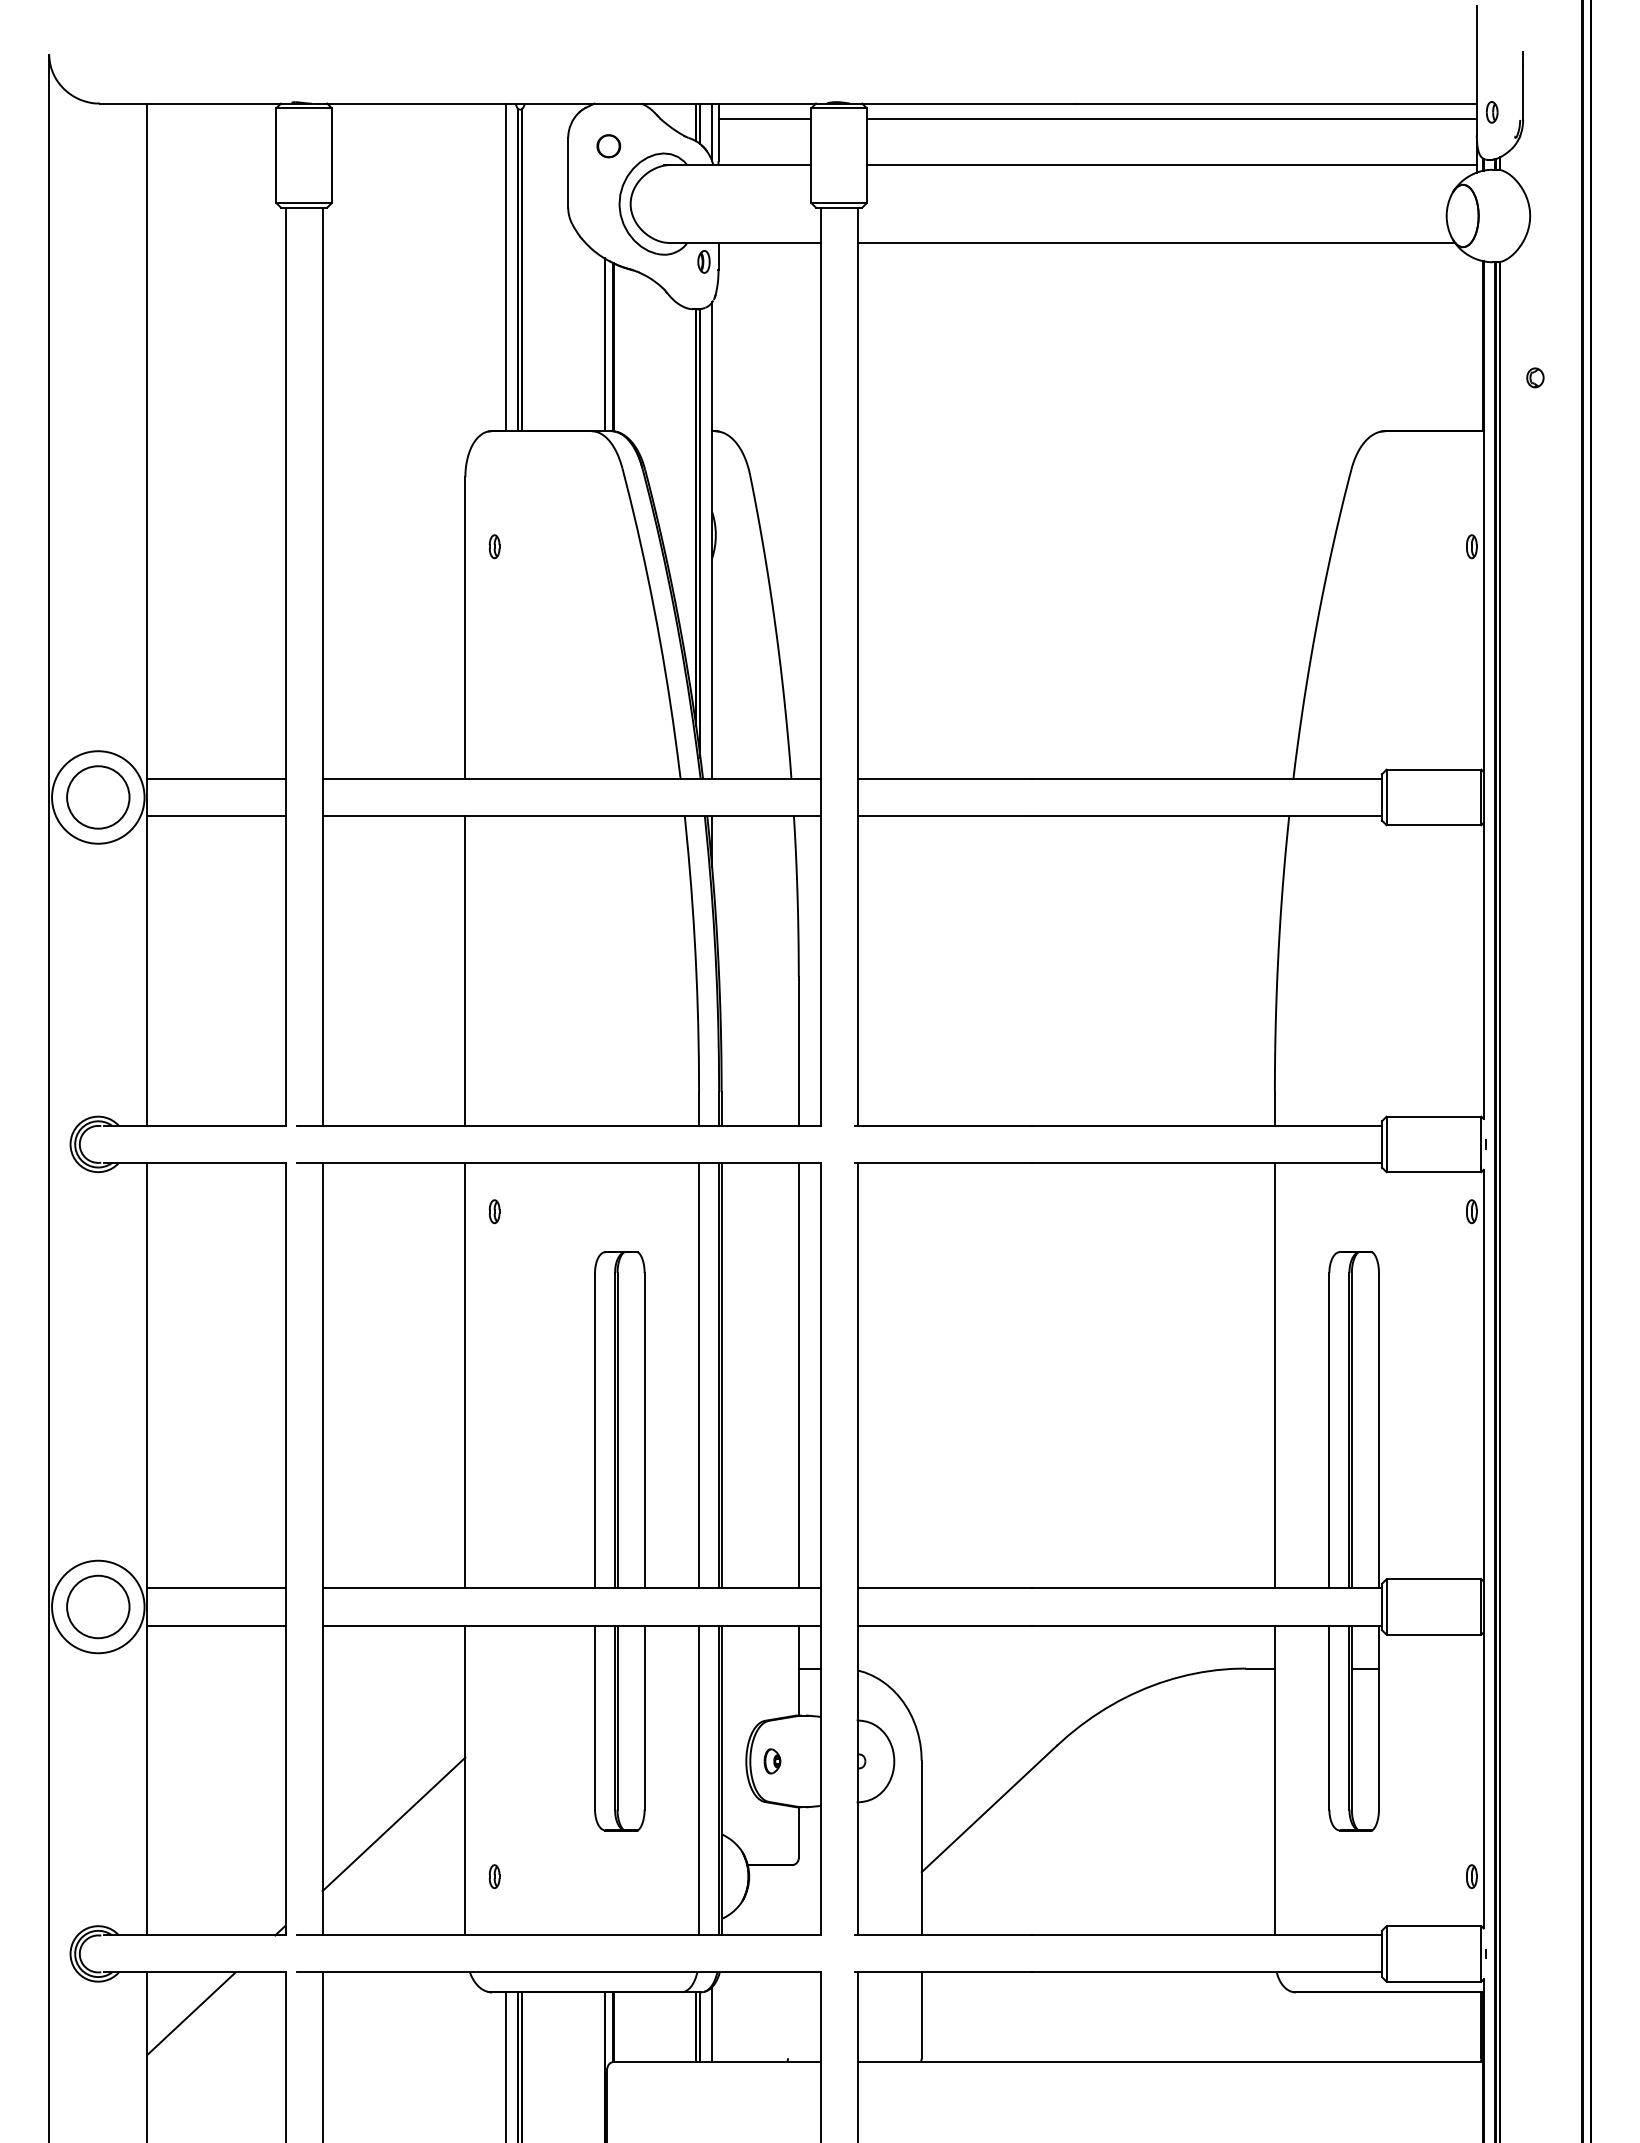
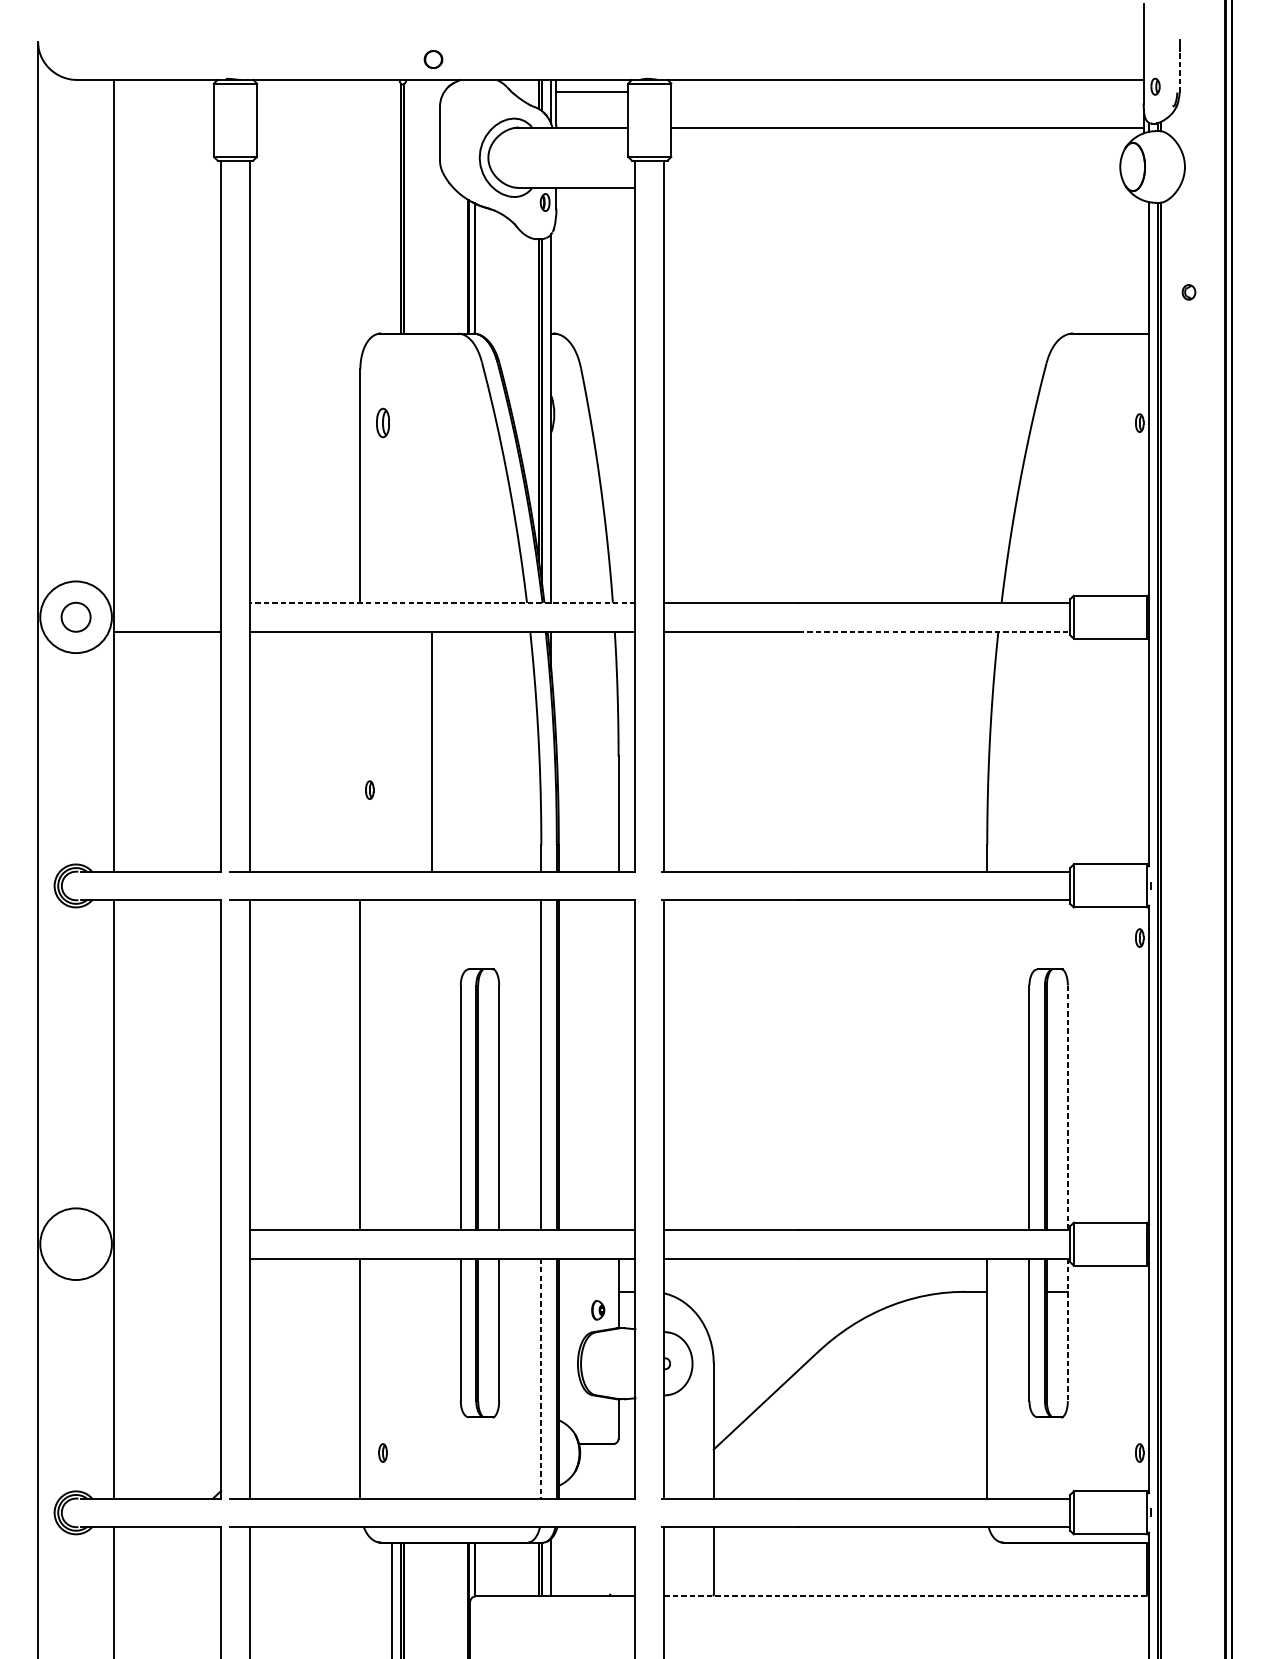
line: (1523, 93) -> (1179, 72), solid -> dashed
line: (1171, 118) -> (907, 91), removed
part: (608, 146) -> (433, 59), moved
line: (1156, 243) -> (895, 188), removed
line: (506, 267) -> (392, 206), removed
part: (494, 546) -> (382, 422), size x1.6
line: (216, 778) -> (167, 602), removed
line: (571, 778) -> (442, 602), solid -> dashed
circle: (98, 797) -> (76, 617), size x0.6
line: (1207, 815) -> (935, 631), solid -> dashed
line: (465, 970) -> (431, 751), moved
part: (494, 1211) -> (369, 790), moved
line: (798, 1375) -> (618, 1064), removed
line: (1274, 1375) -> (986, 1064), removed
line: (1378, 1430) -> (1067, 1107), solid -> dashed
line: (216, 1588) -> (167, 1229), removed
circle: (98, 1606) -> (76, 1243), removed
line: (216, 1625) -> (167, 1258), removed
line: (1378, 1718) -> (1067, 1330), solid -> dashed
part: (772, 1761) -> (598, 1310), moved
line: (699, 1780) -> (541, 1378), solid -> dashed
line: (393, 1824) -> (304, 1412), removed
line: (191, 2013) -> (148, 1558), removed
line: (1170, 2061) -> (906, 1596), solid -> dashed

